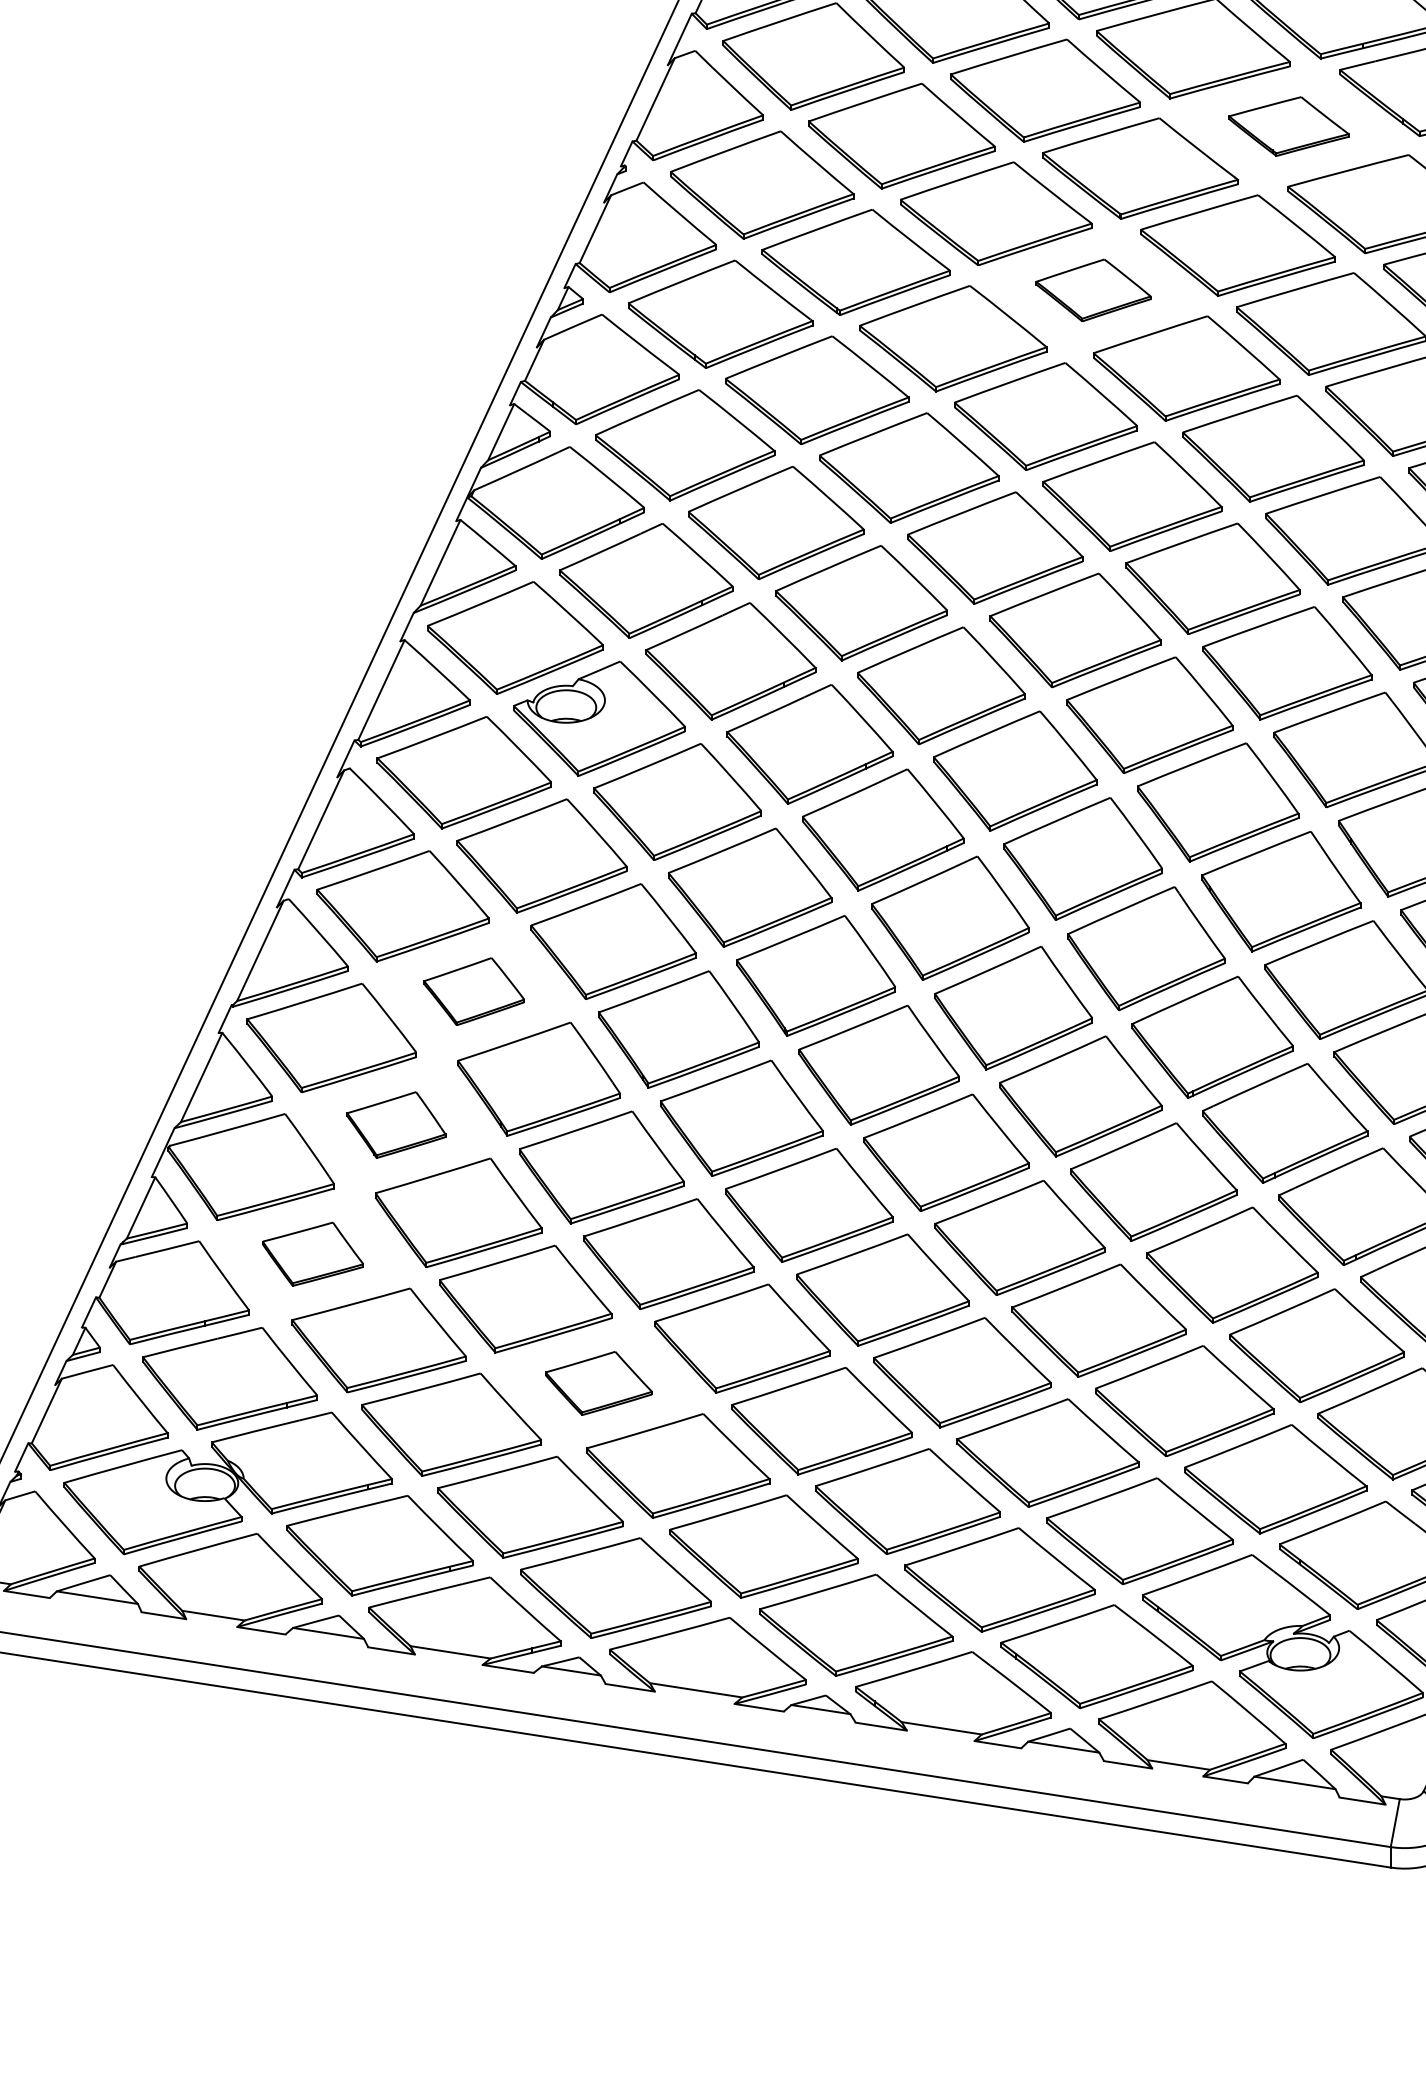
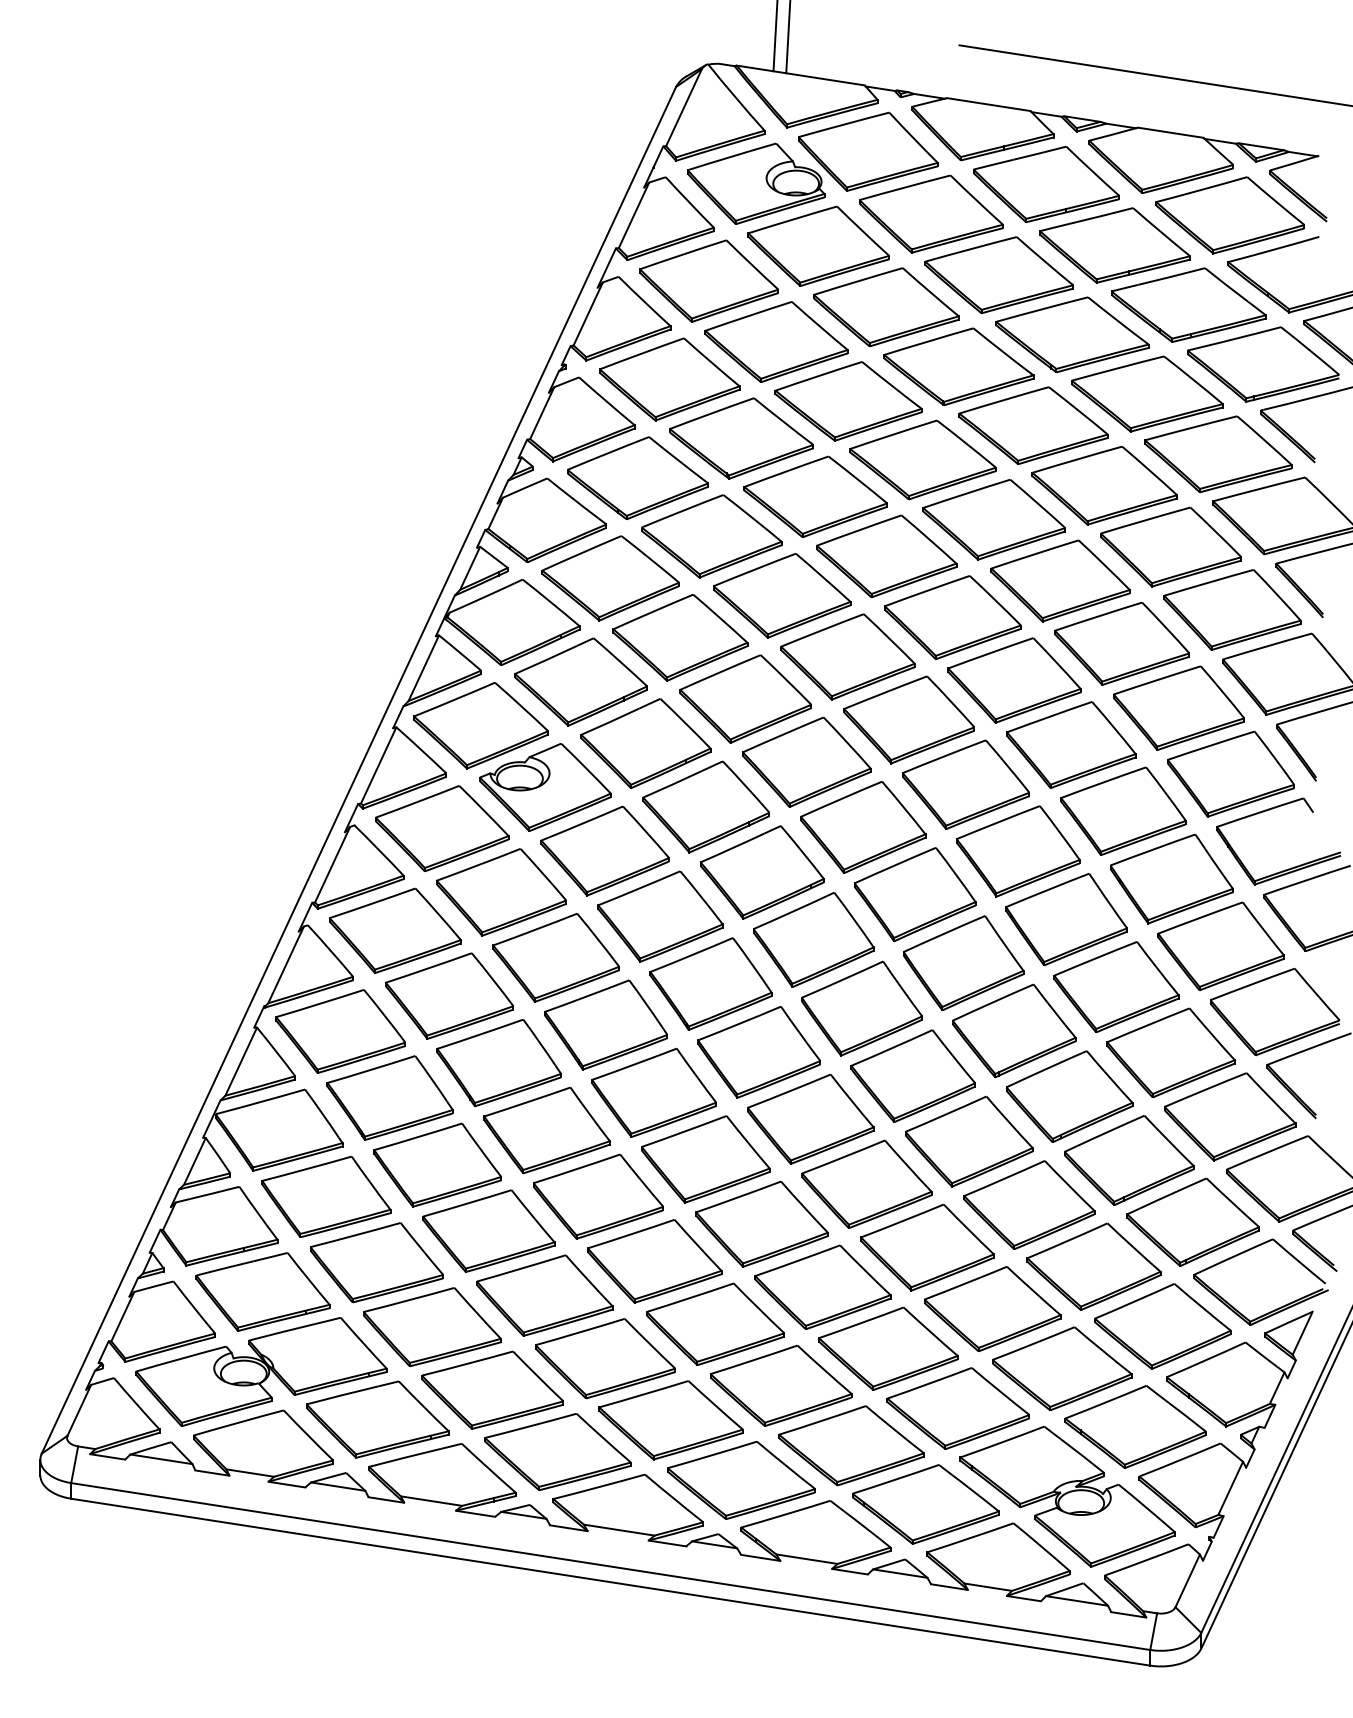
part: (1289, 126) -> (1072, 334), size x1.67
part: (1092, 289) -> (922, 459), size x1.67
part: (474, 990) -> (449, 995), size x1.67
part: (395, 1124) -> (389, 1097), size x1.67
part: (313, 1253) -> (326, 1196), size x1.67
part: (598, 1383) -> (544, 1295), size x1.67

